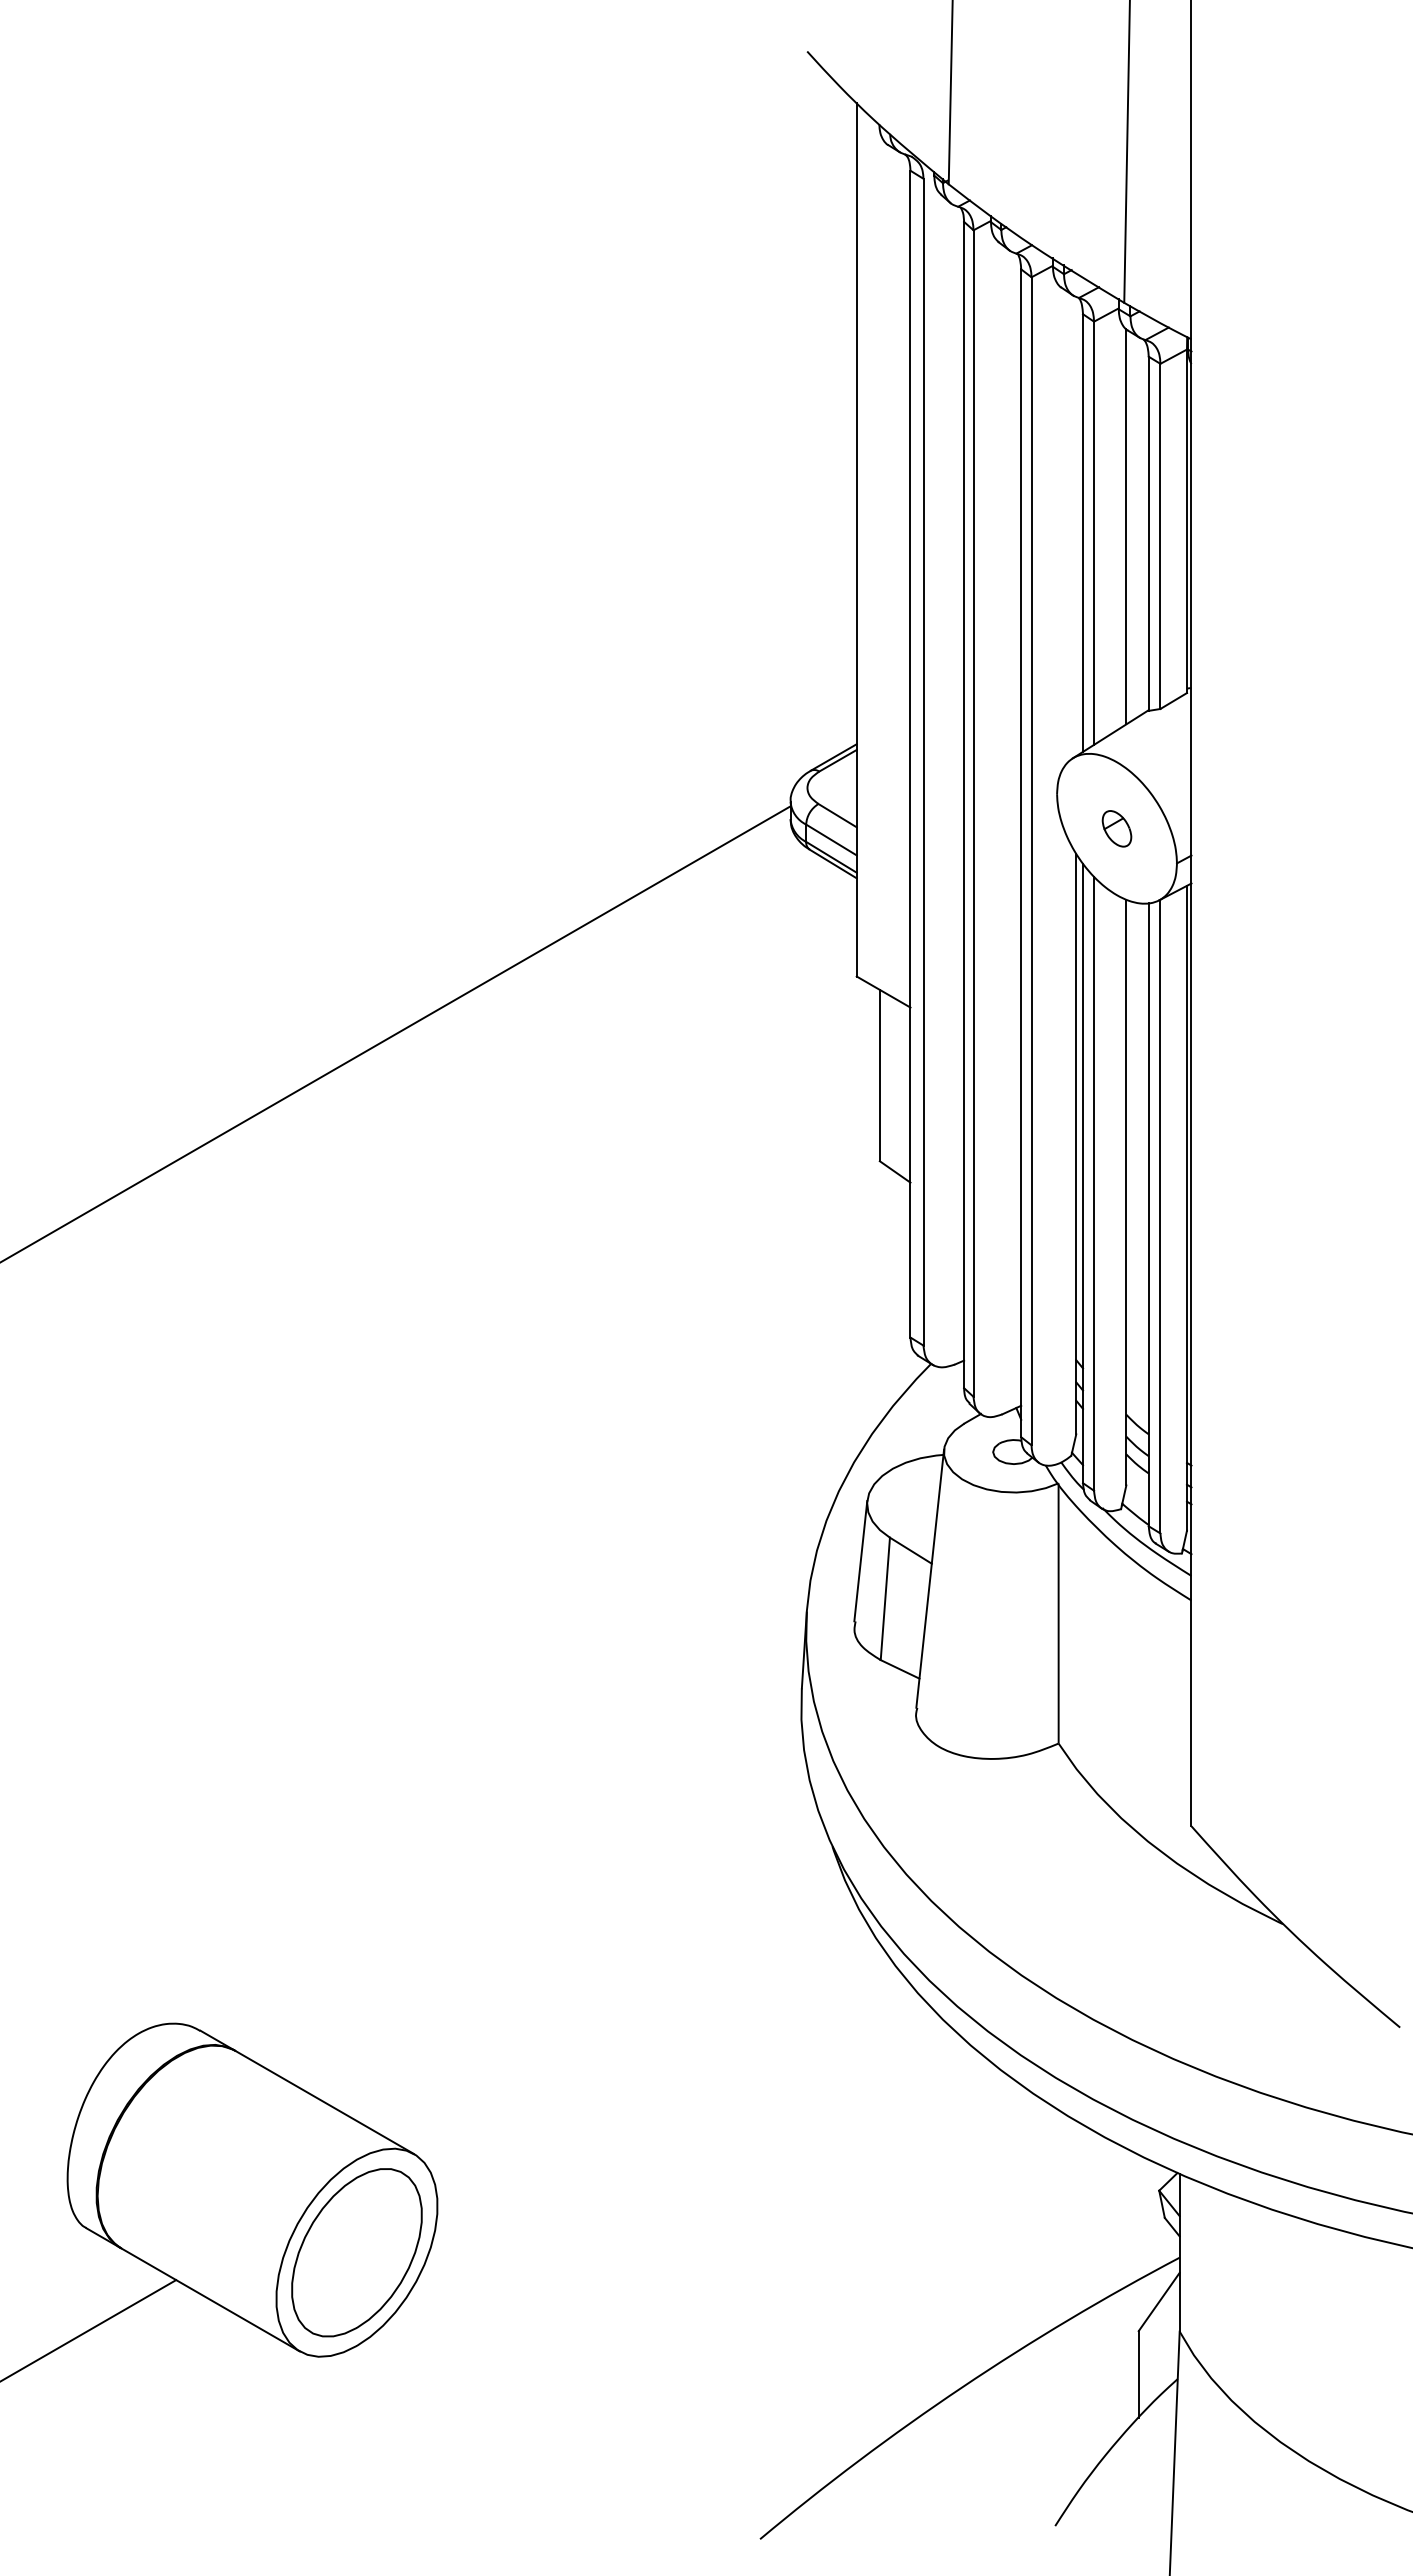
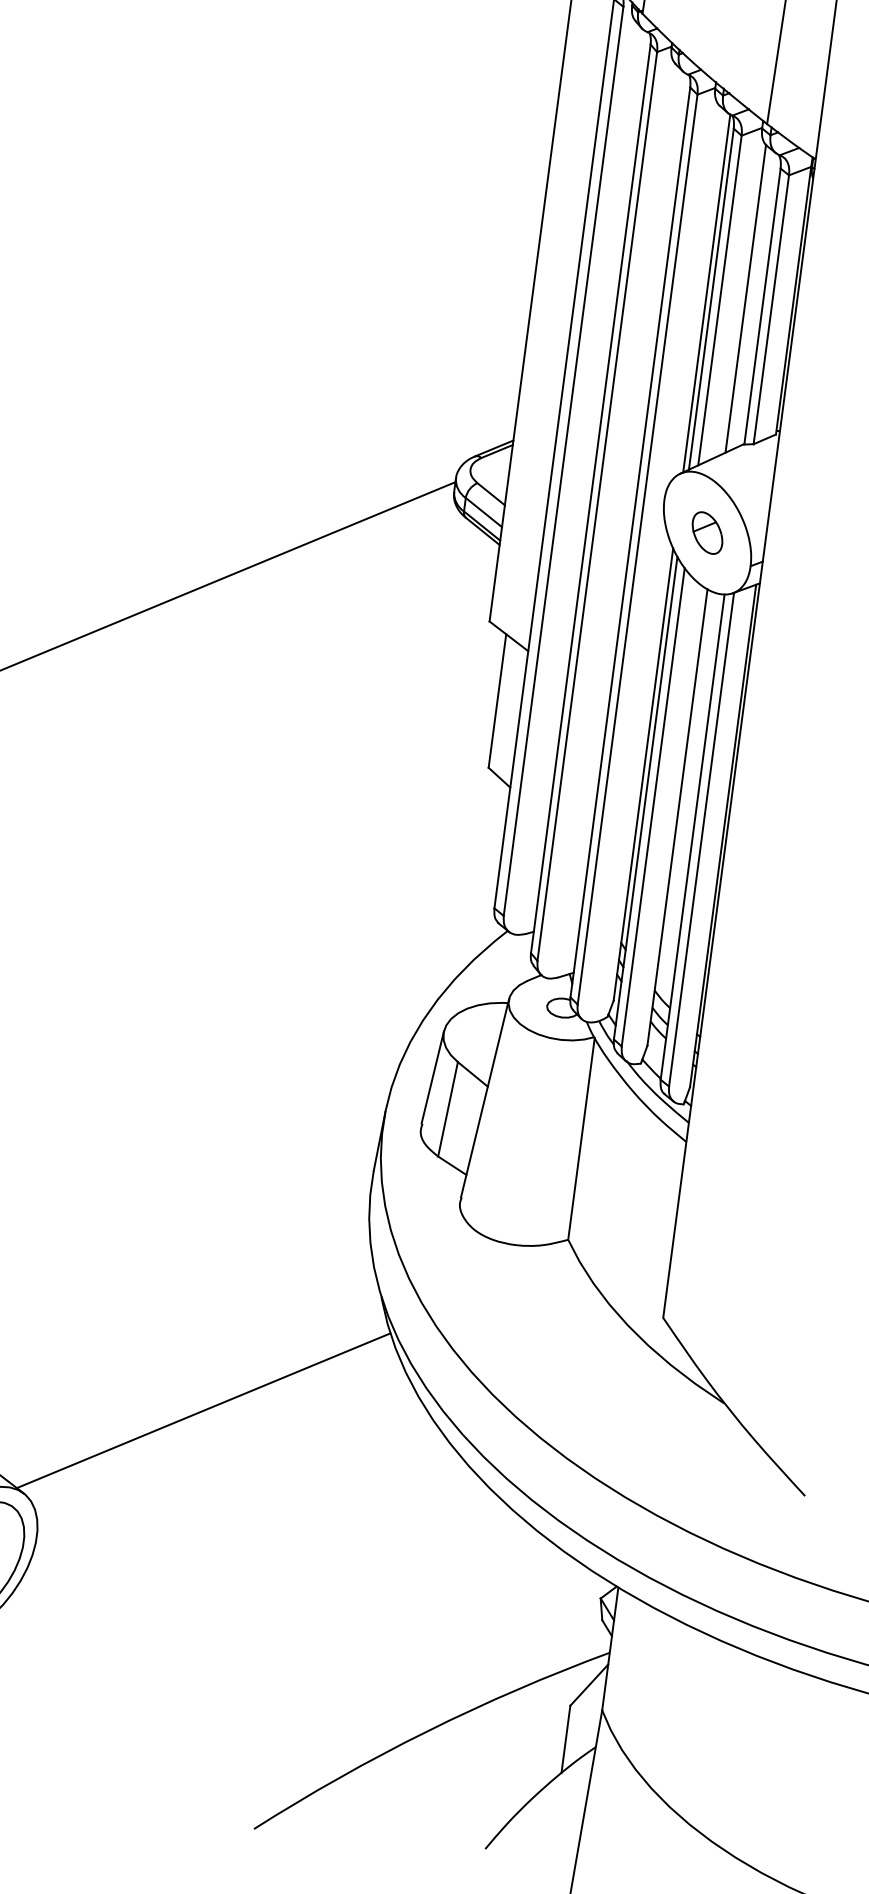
line: (1076, 526) -> (706, 293), added
part: (1116, 828) -> (707, 532), size x1.43
line: (626, 2019) -> (203, 1410), added

